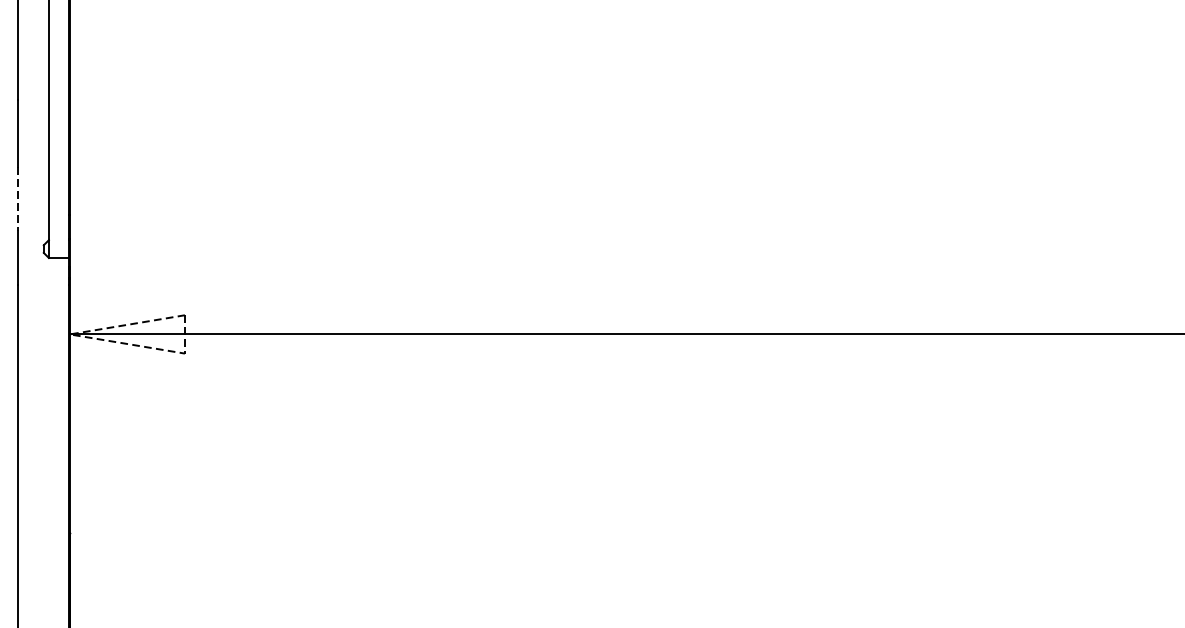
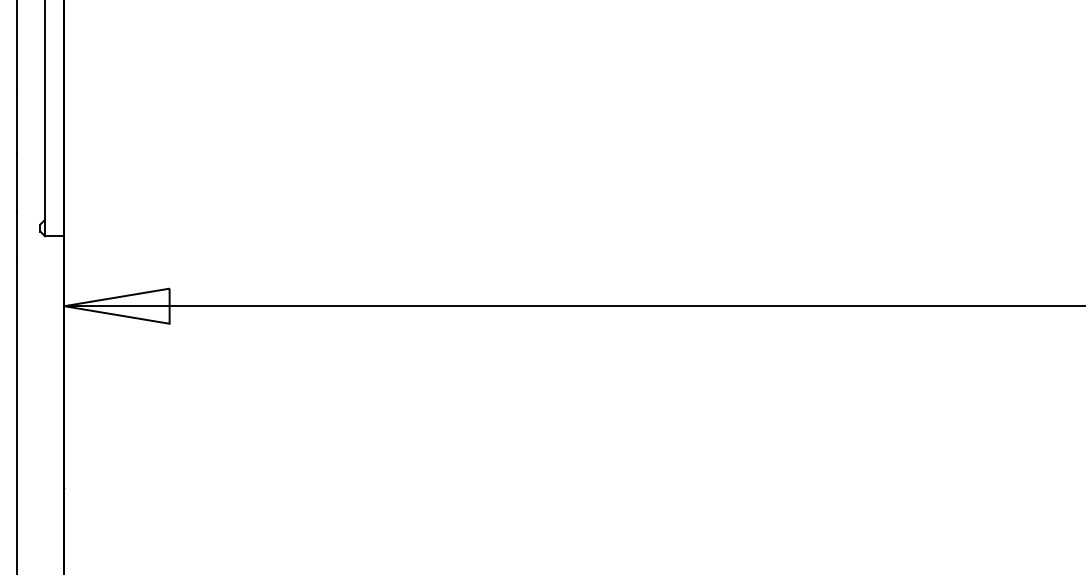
line: (17, 199) -> (16, 182), dashed -> solid
line: (89, 338) -> (82, 309), dashed -> solid

